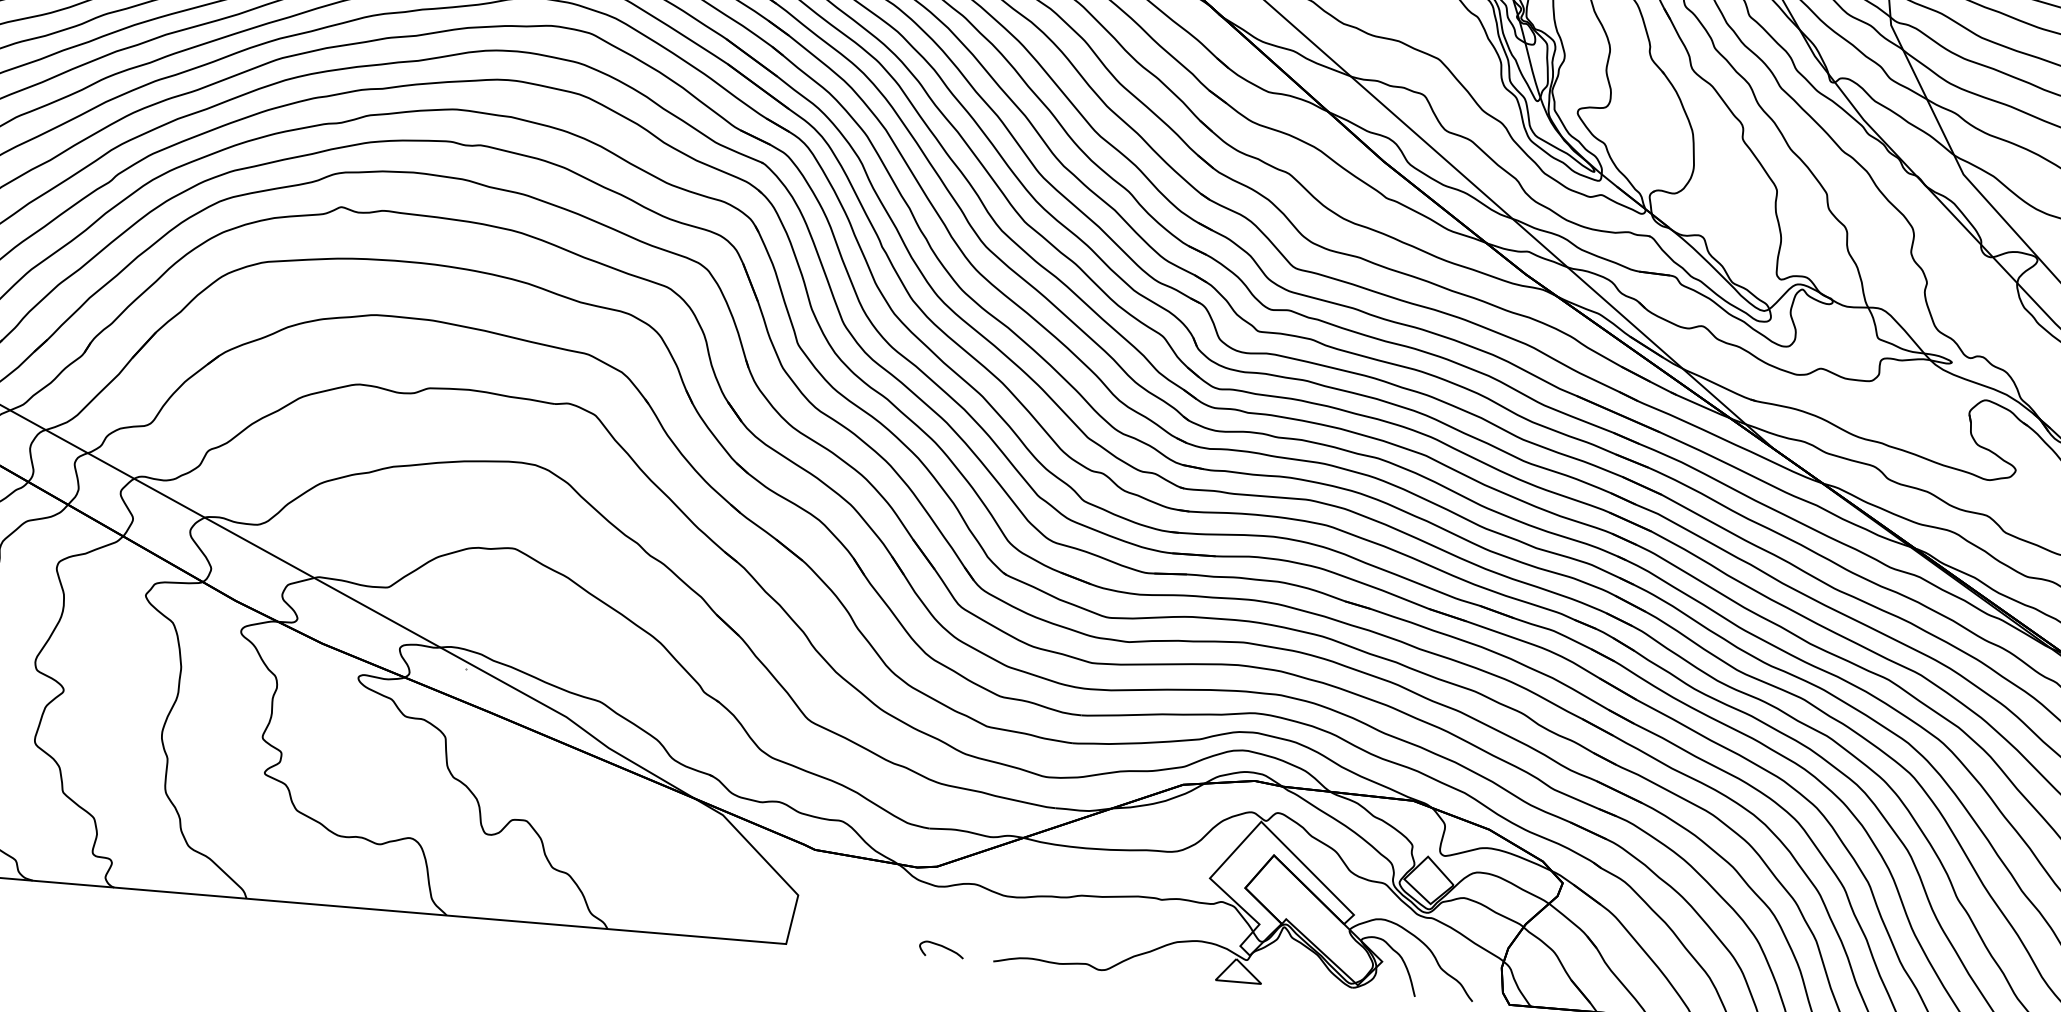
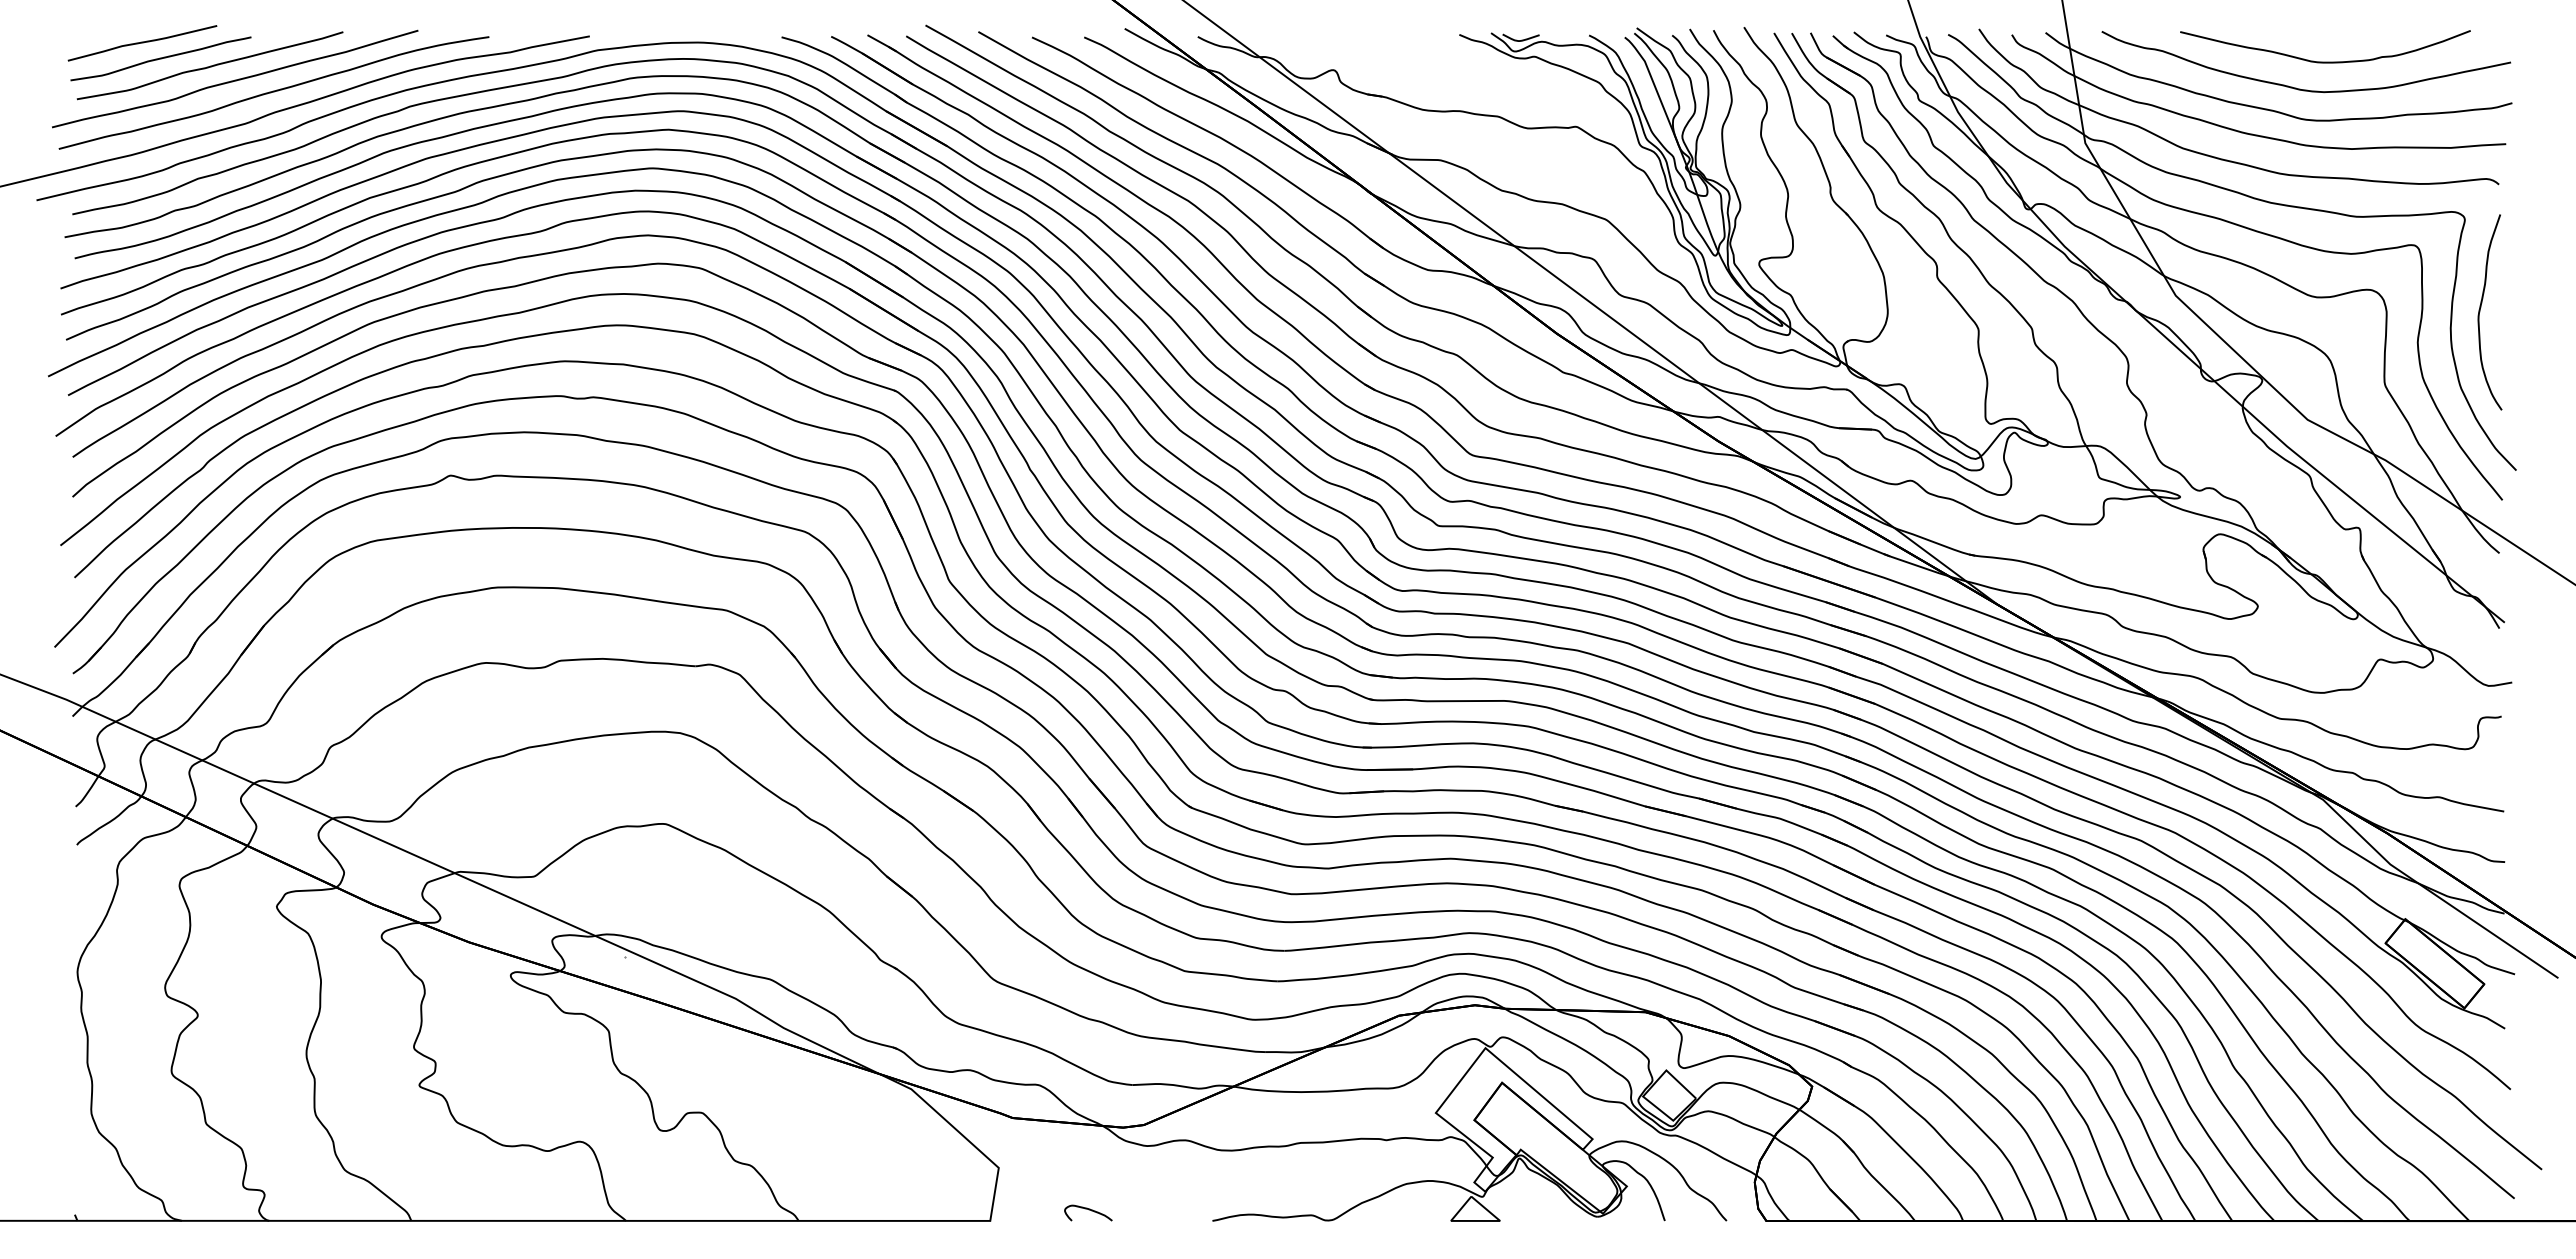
curve: (941, 947) -> (1088, 1210), moved

